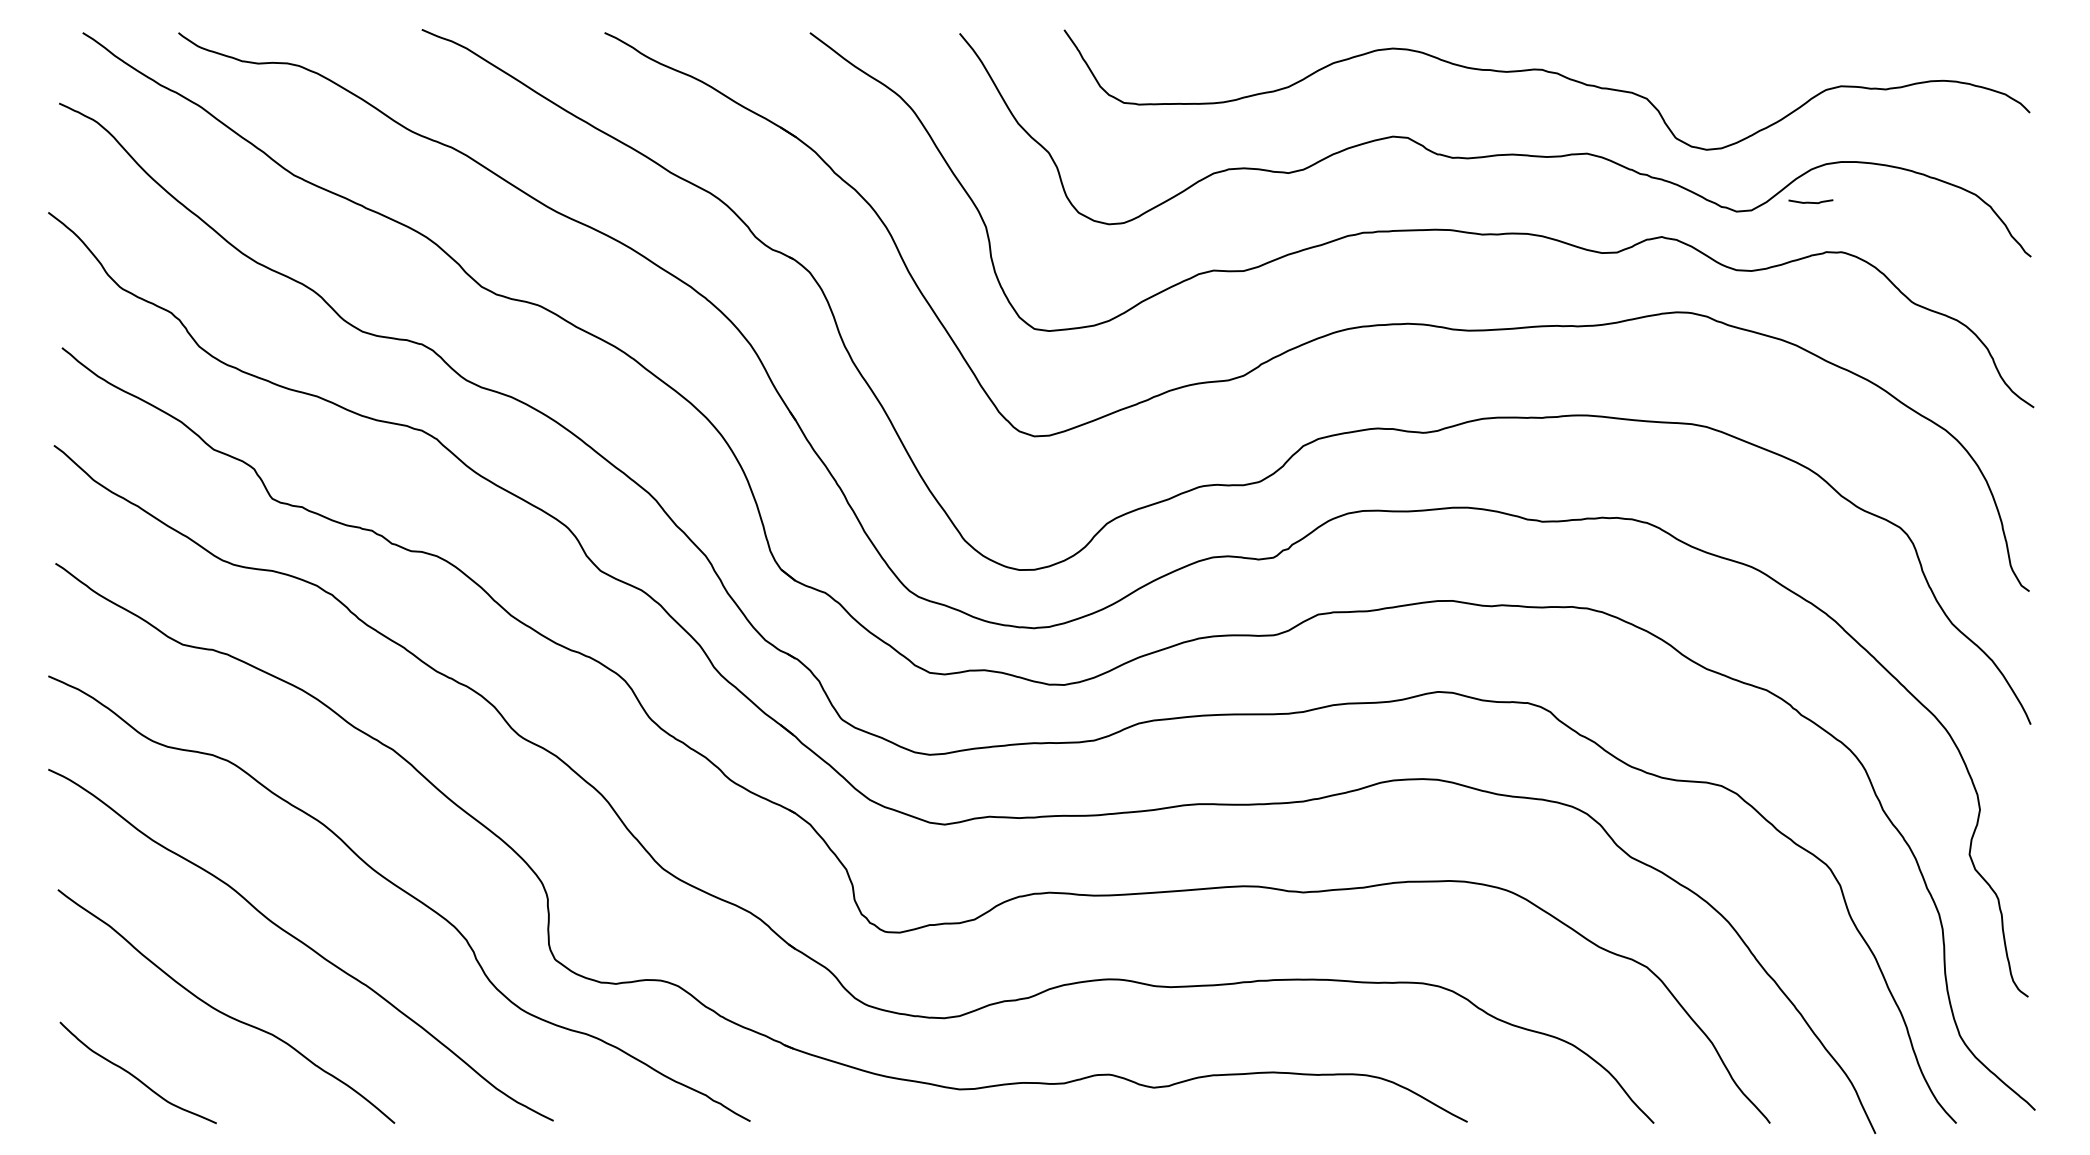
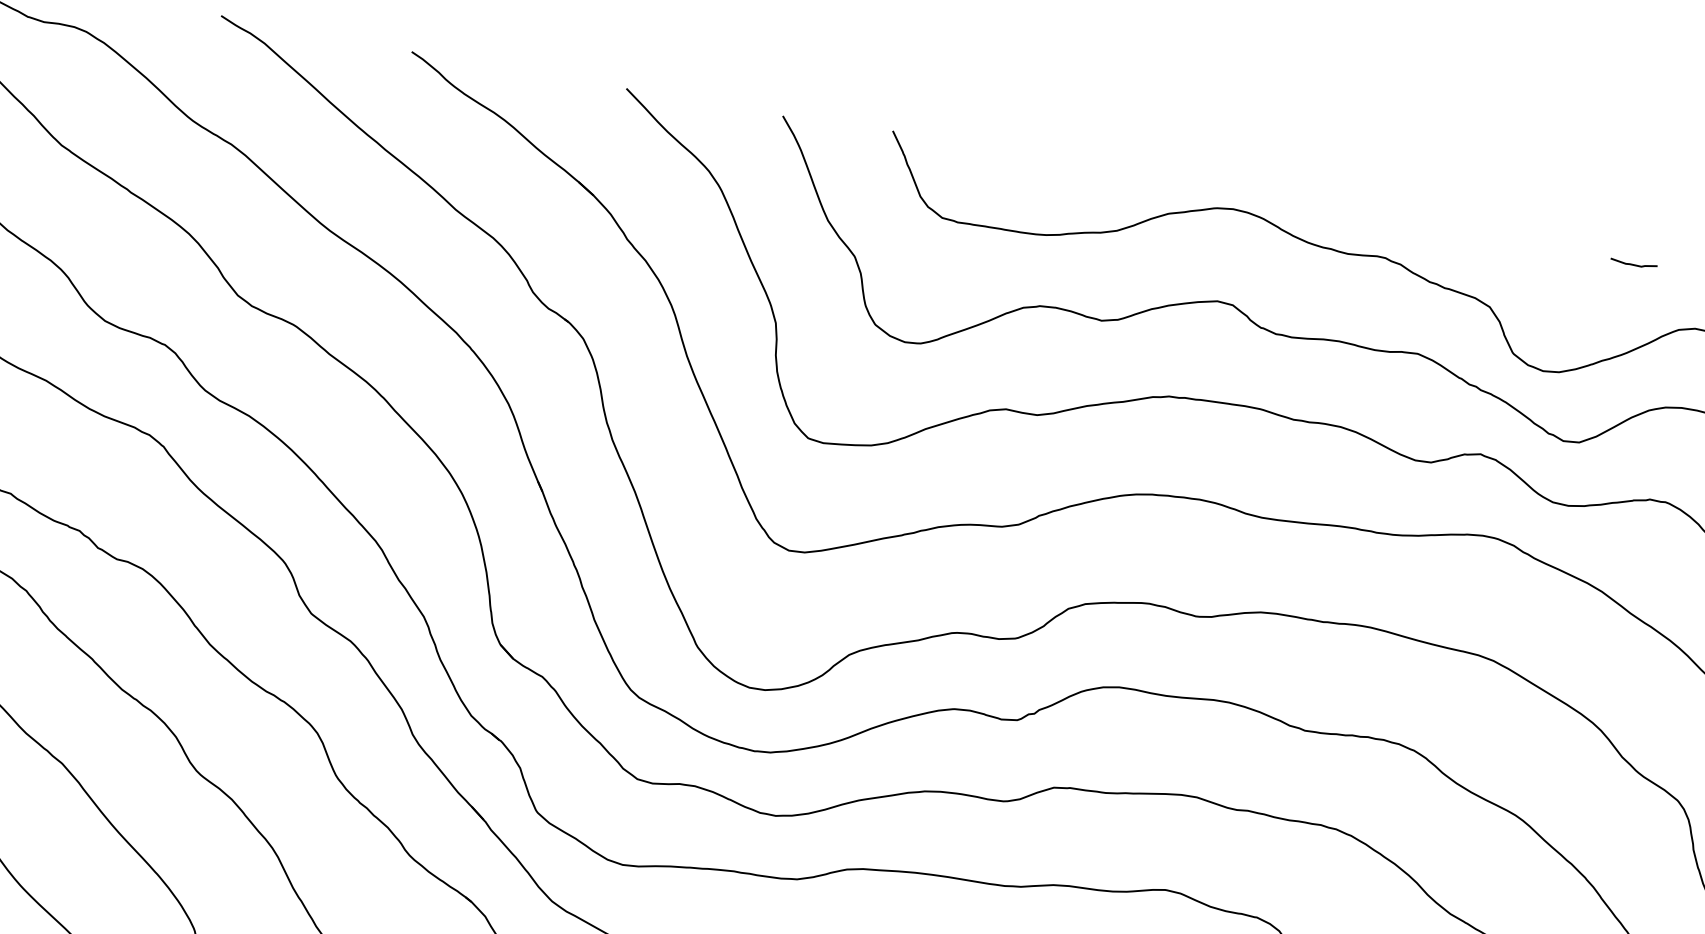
curve: (1810, 201) -> (1633, 263), moved

